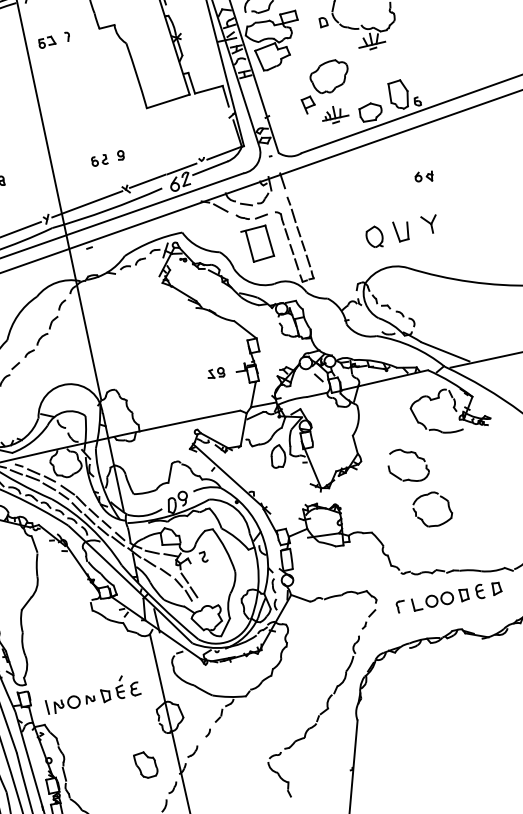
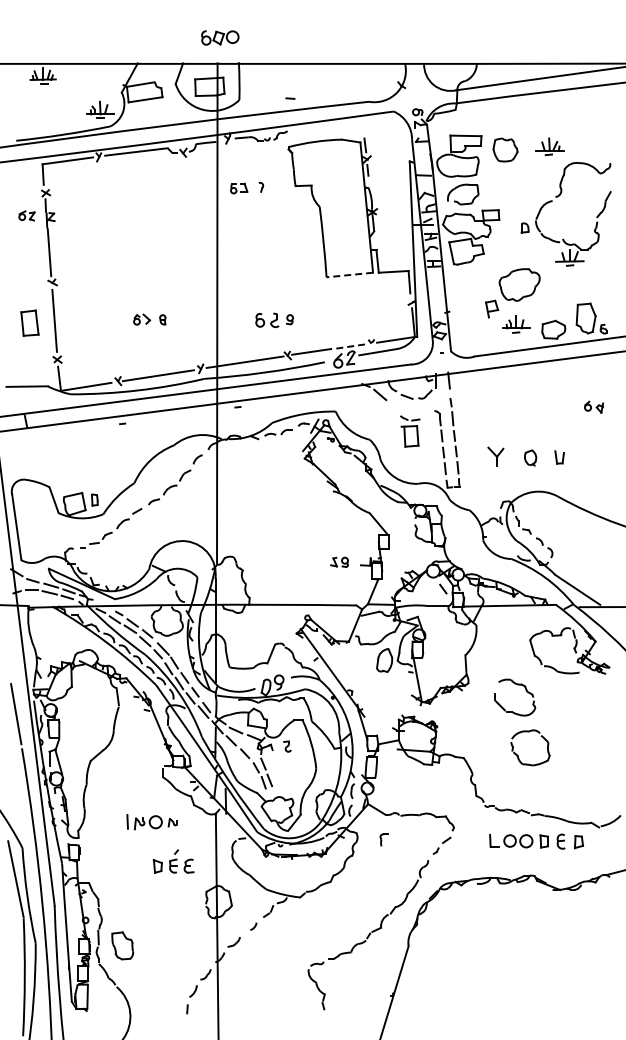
line: (168, 101) -> (349, 275), solid -> dashed
part: (99, 160) -> (266, 320), size x1.4
line: (182, 168) -> (349, 346), solid -> dashed
part: (429, 224) -> (495, 456), moved
part: (401, 231) -> (559, 457), size x0.6
part: (255, 236) -> (409, 431), size x0.6
part: (374, 236) -> (530, 457), size x0.7
part: (400, 606) -> (383, 839), moved
part: (69, 703) -> (151, 822), moved
part: (145, 764) -> (122, 945), moved

